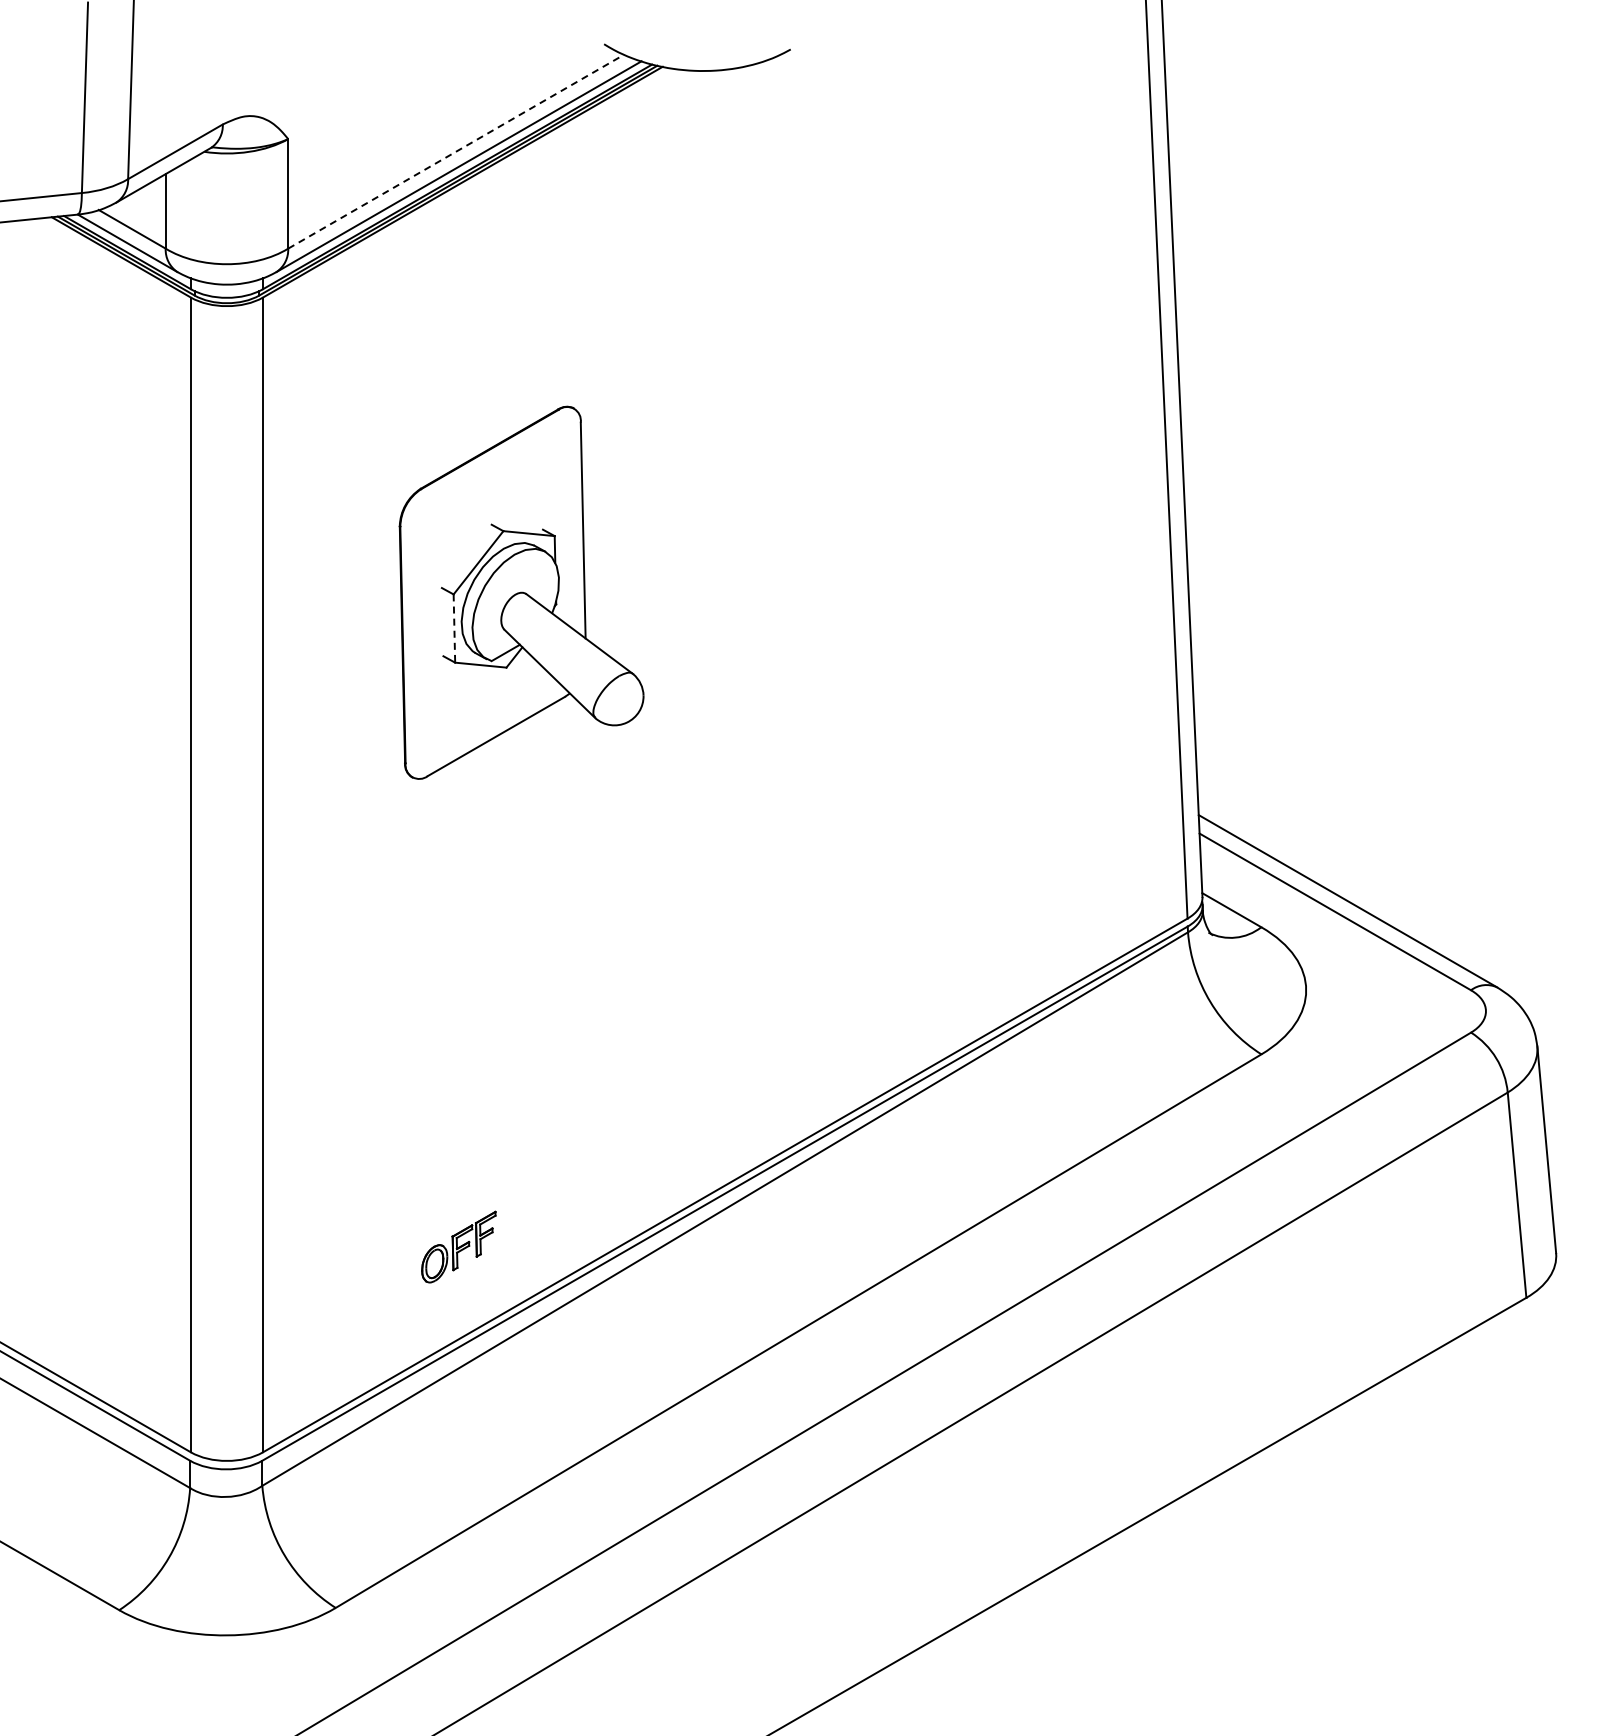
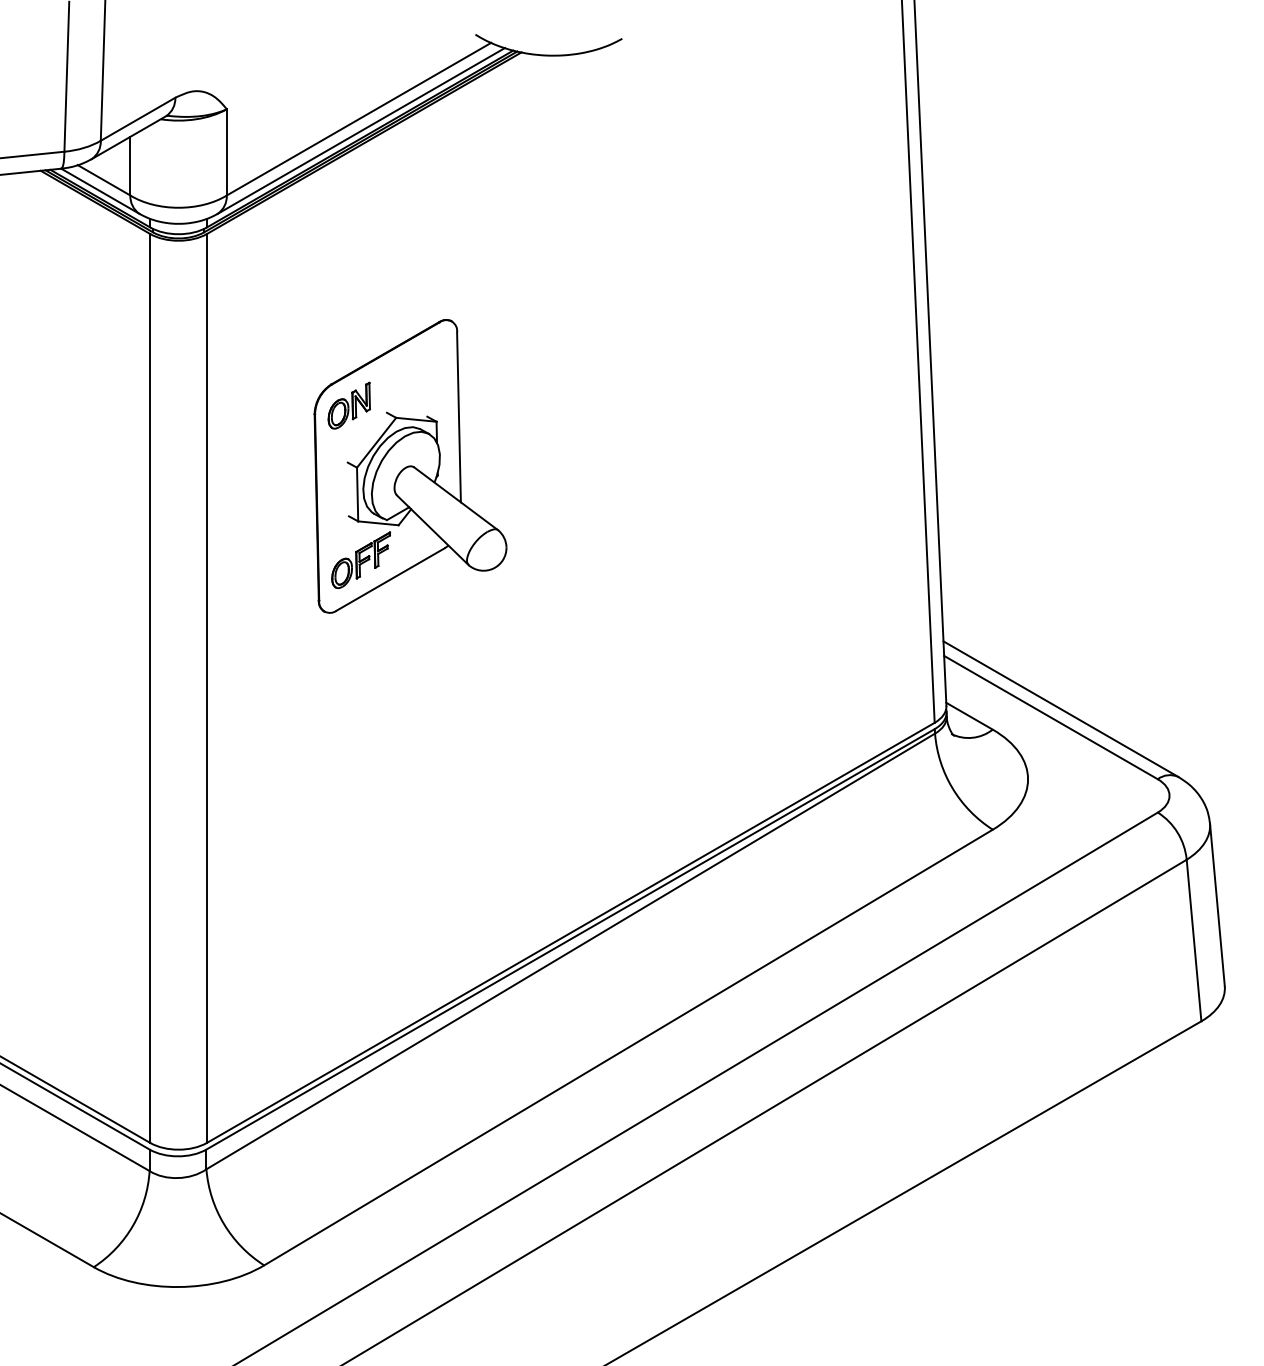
line: (456, 151) -> (359, 119), dashed -> solid
part: (443, 515) -> (349, 405), added
line: (454, 629) -> (357, 495), dashed -> solid
part: (458, 1246) -> (360, 559), moved

